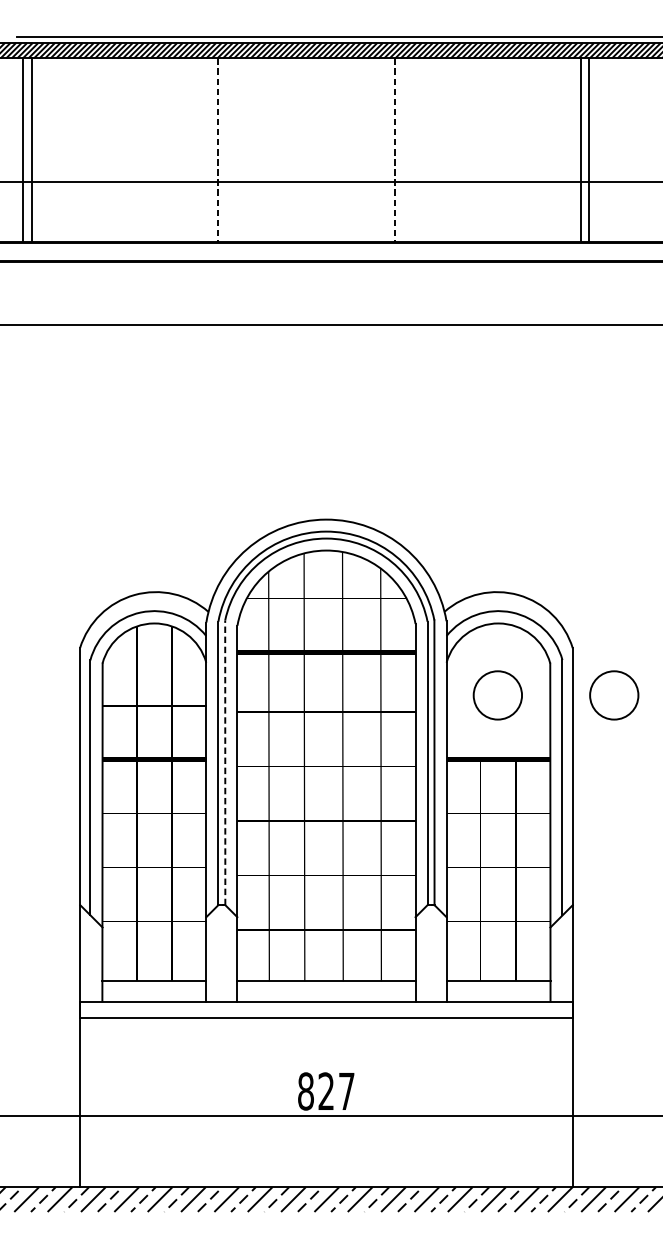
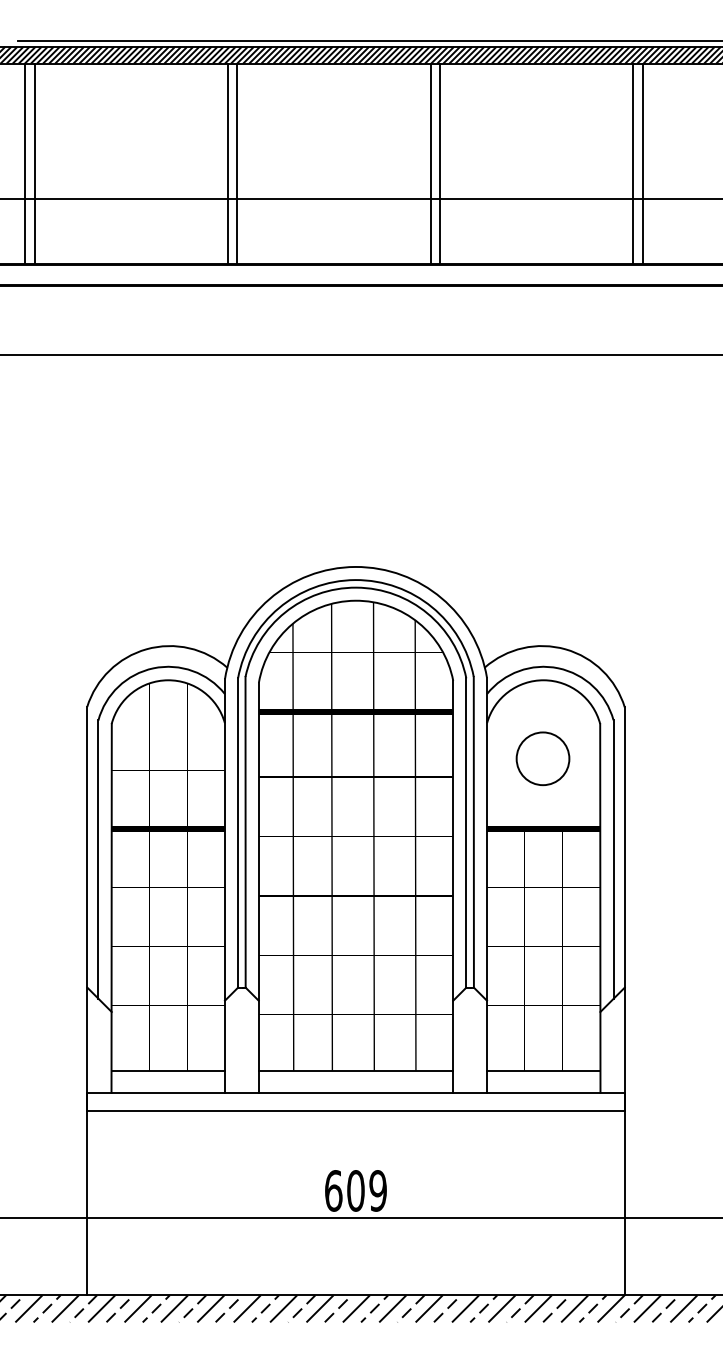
line: (209, 149) -> (228, 163), added
line: (403, 149) -> (440, 163), added
line: (217, 150) -> (237, 164), dashed -> solid
line: (394, 150) -> (430, 164), dashed -> solid
circle: (613, 695) -> (669, 758), removed
line: (225, 762) -> (245, 831), dashed -> solid
text: (326, 1091) -> (355, 1190), 827 -> 609

